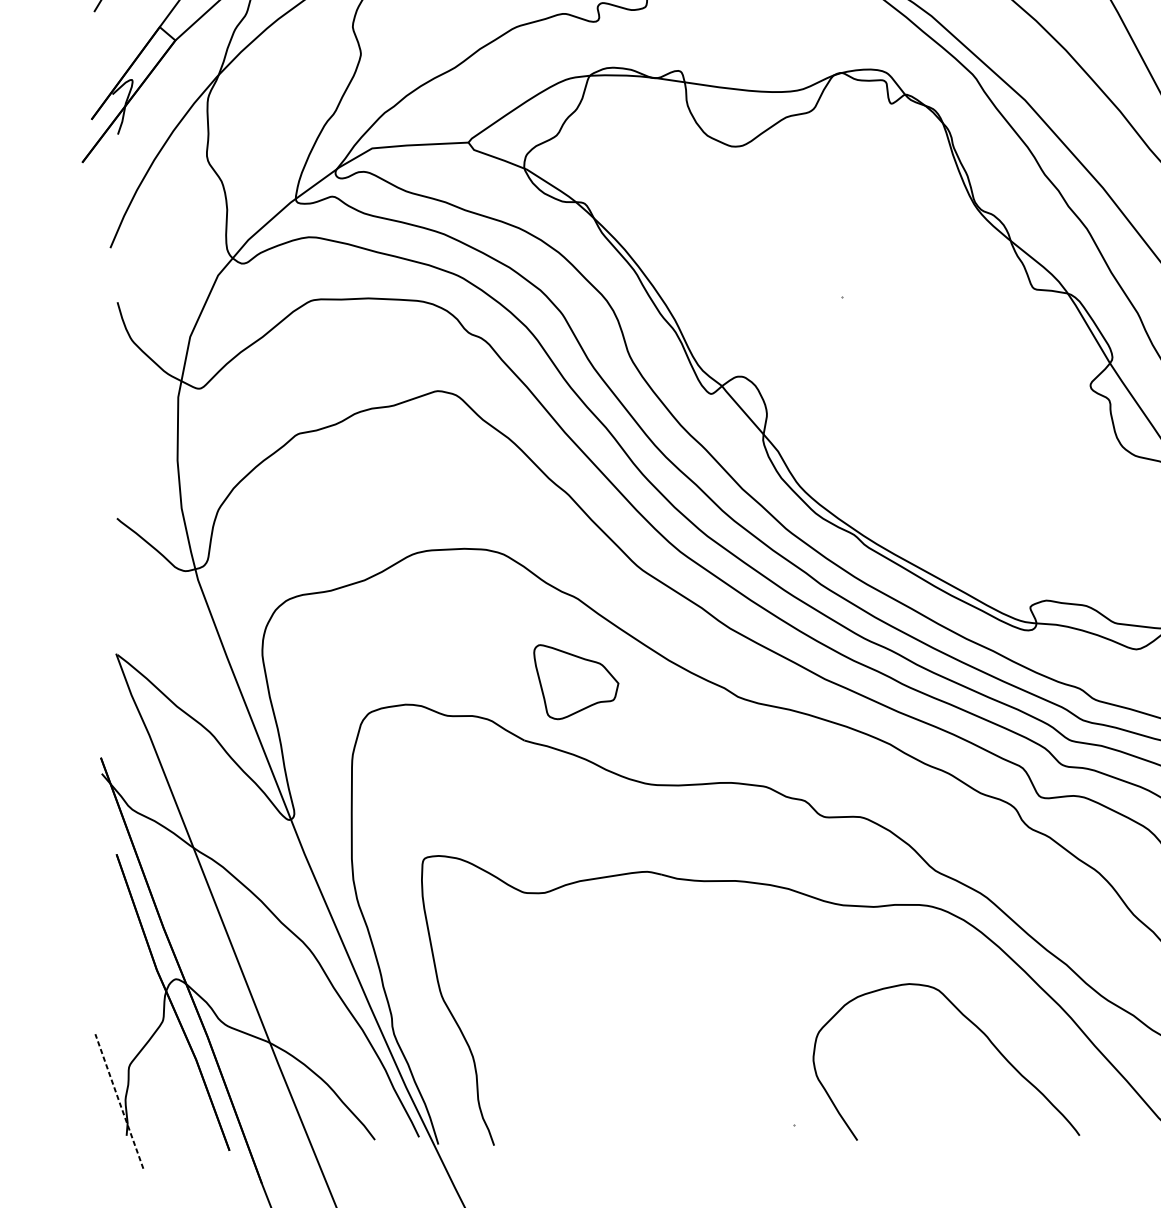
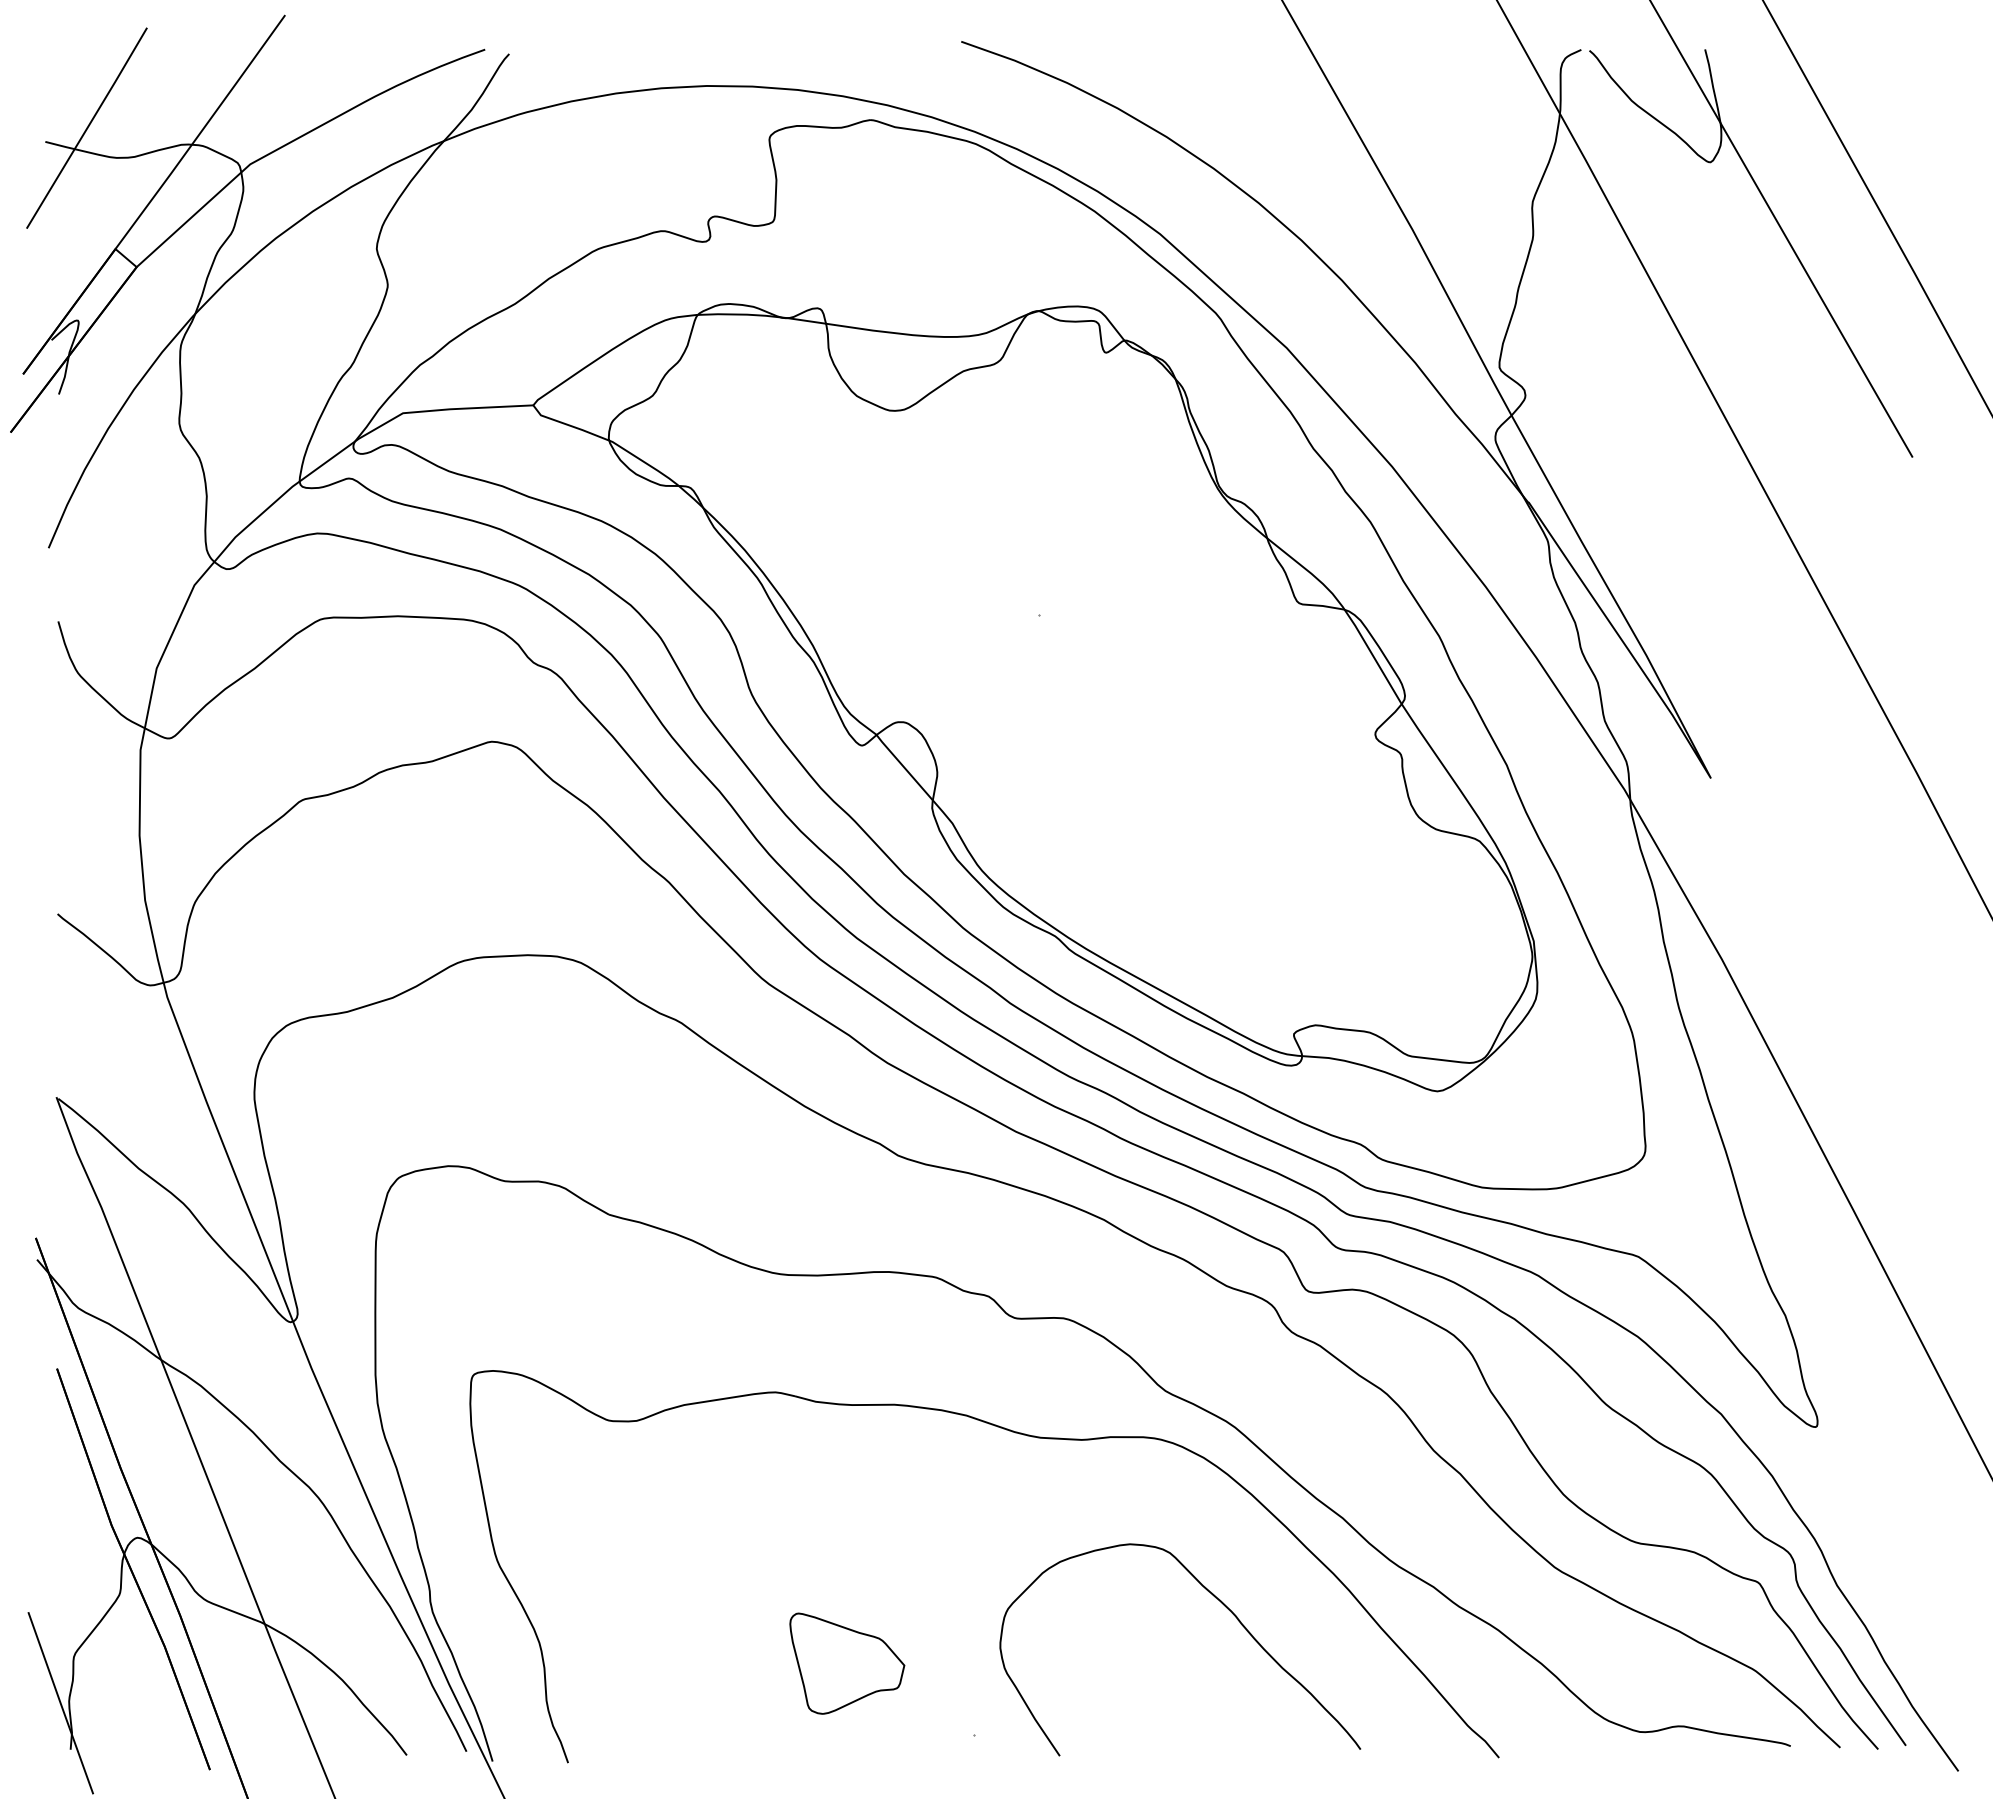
part: (576, 682) -> (847, 1663), moved
line: (119, 1101) -> (60, 1703), dashed -> solid

